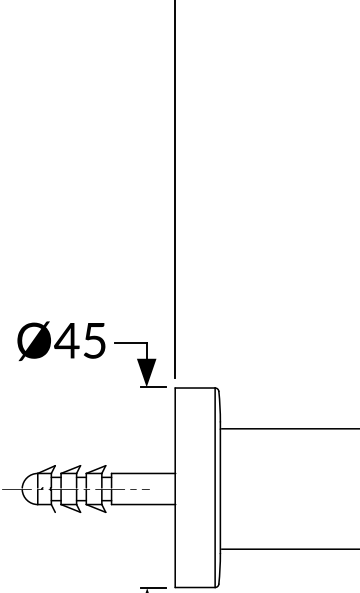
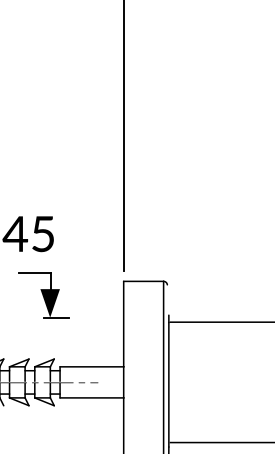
part: (140, 364) -> (43, 294), moved
fill: (219, 406) -> (167, 299), removed

